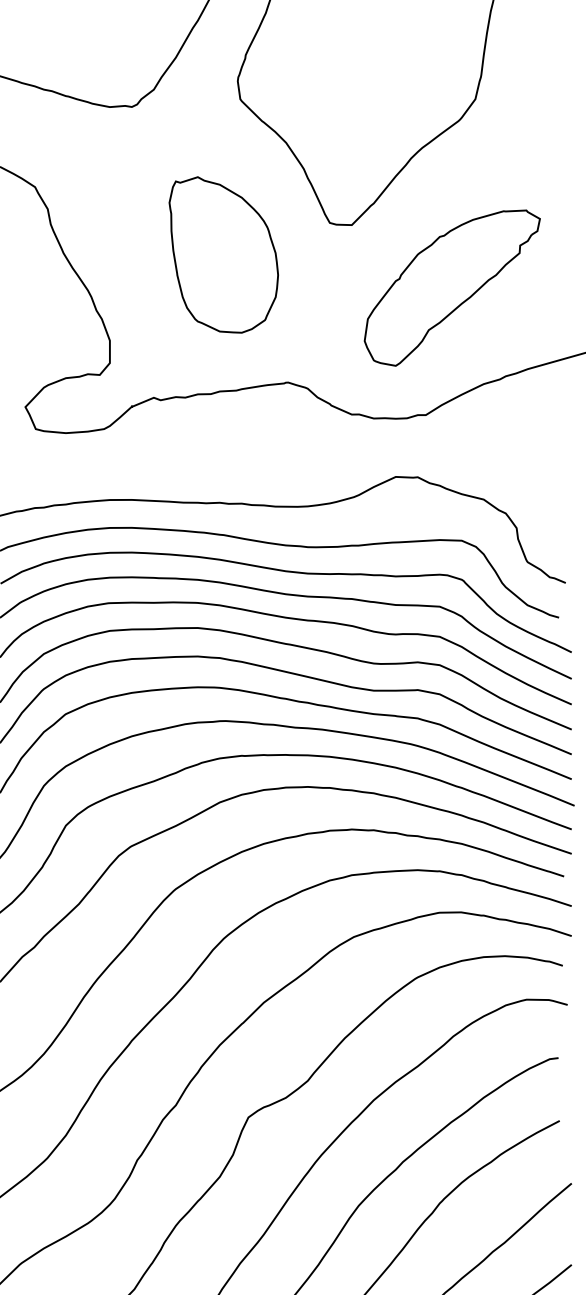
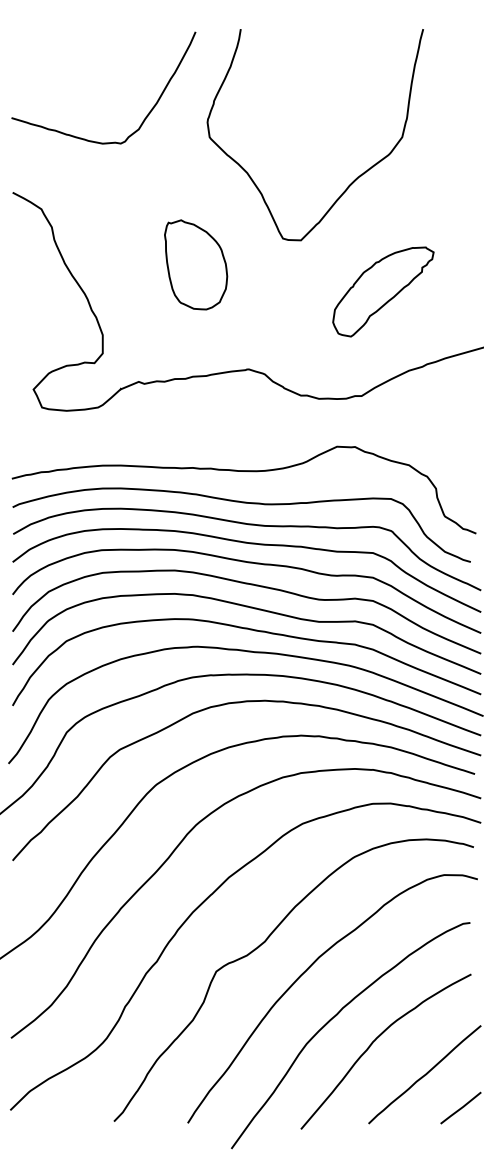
part: (223, 254) -> (195, 264), size x0.7
part: (452, 287) -> (383, 291), size x0.7

